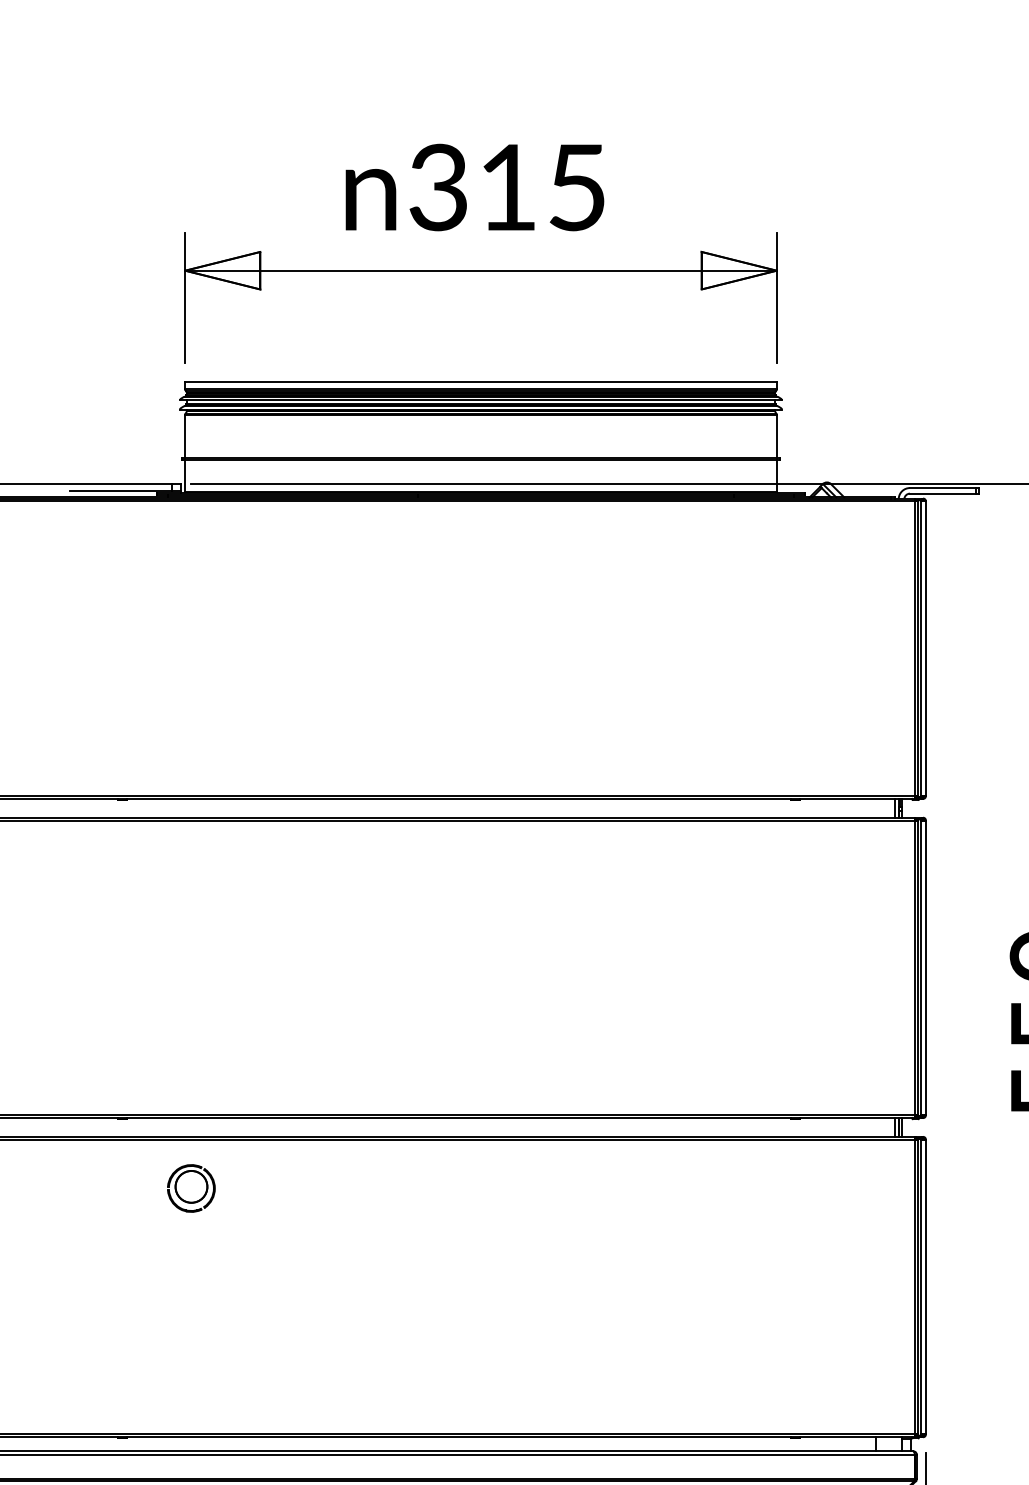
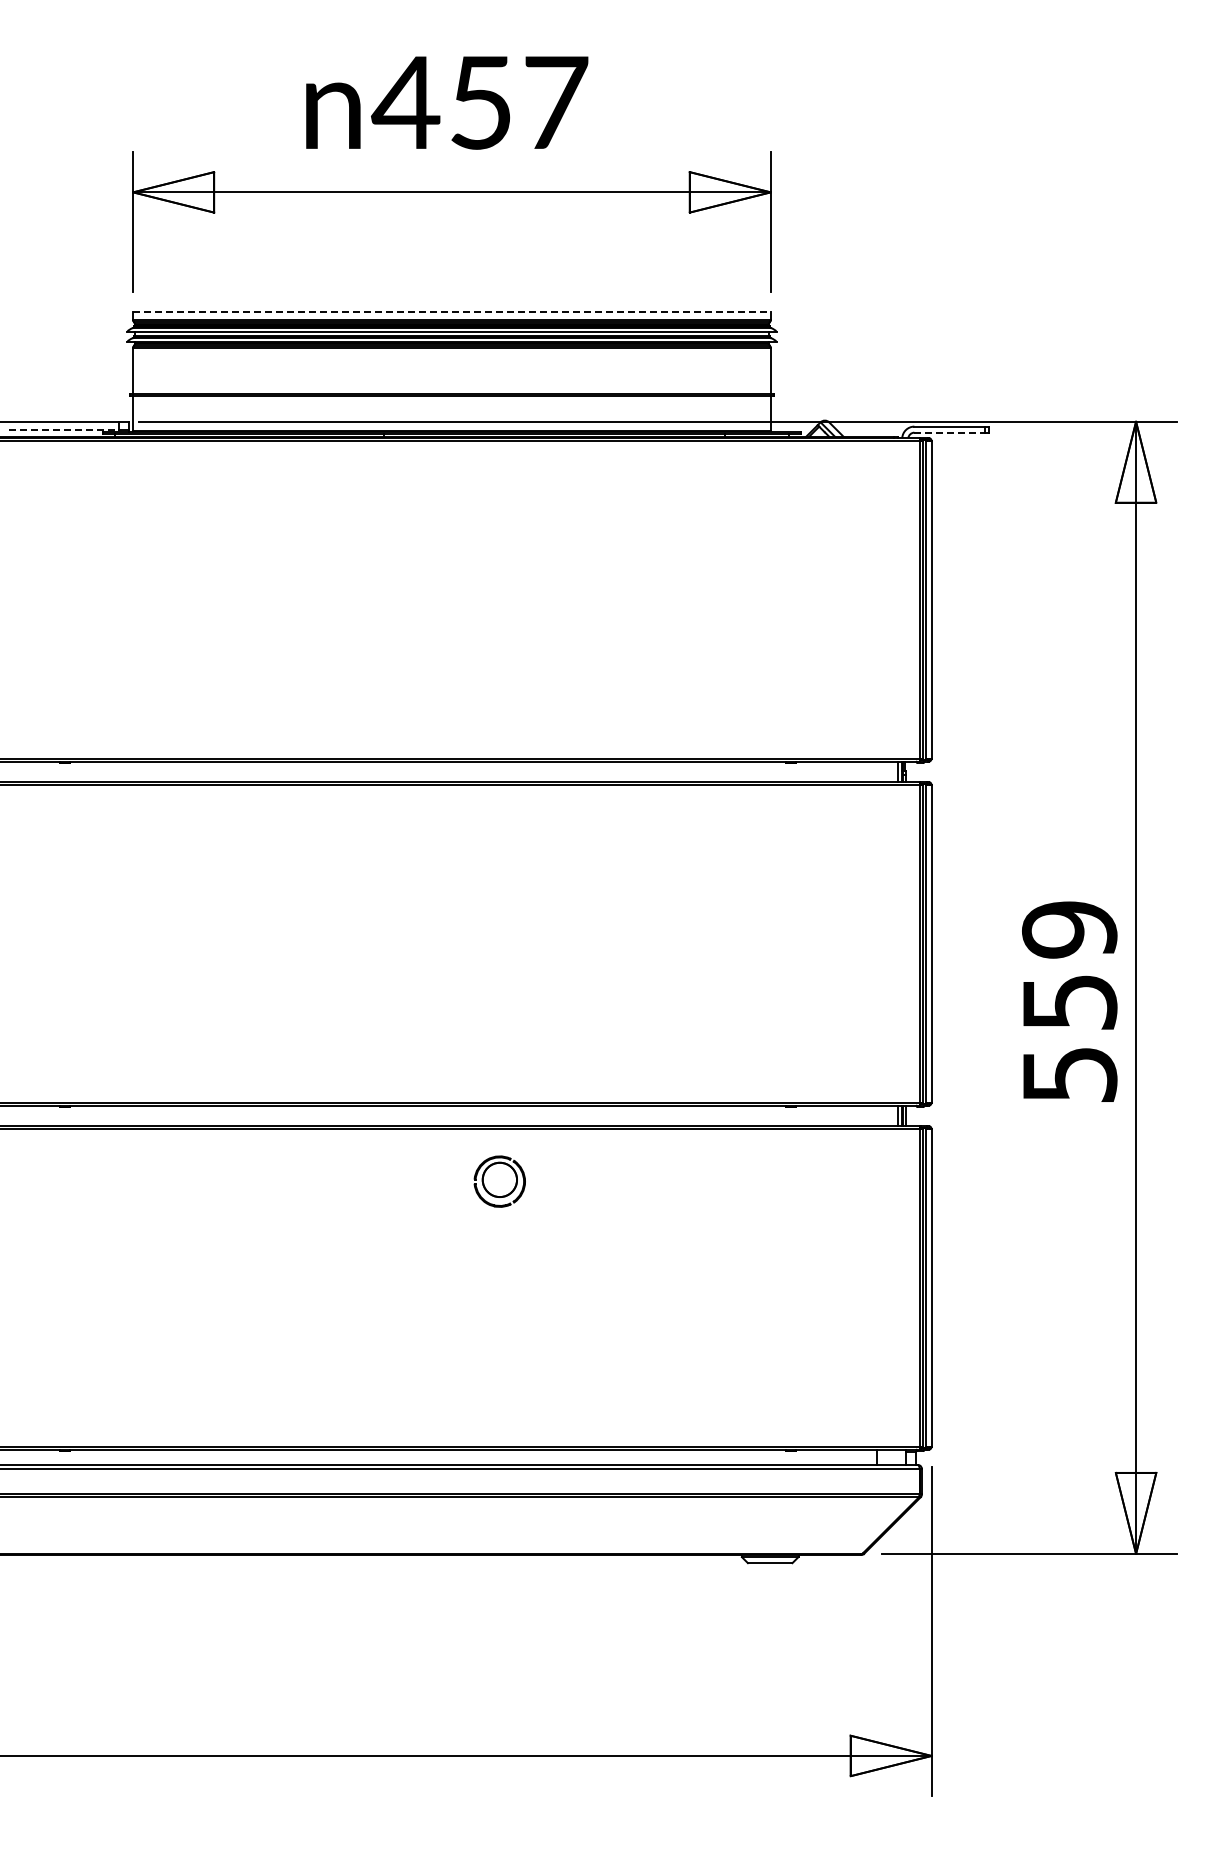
text: (506, 187) -> (479, 102), 315 -> 457
line: (480, 382) -> (451, 312), solid -> dashed
line: (121, 490) -> (64, 429), solid -> dashed
line: (943, 493) -> (950, 432), solid -> dashed
part: (191, 1188) -> (499, 1181), moved

